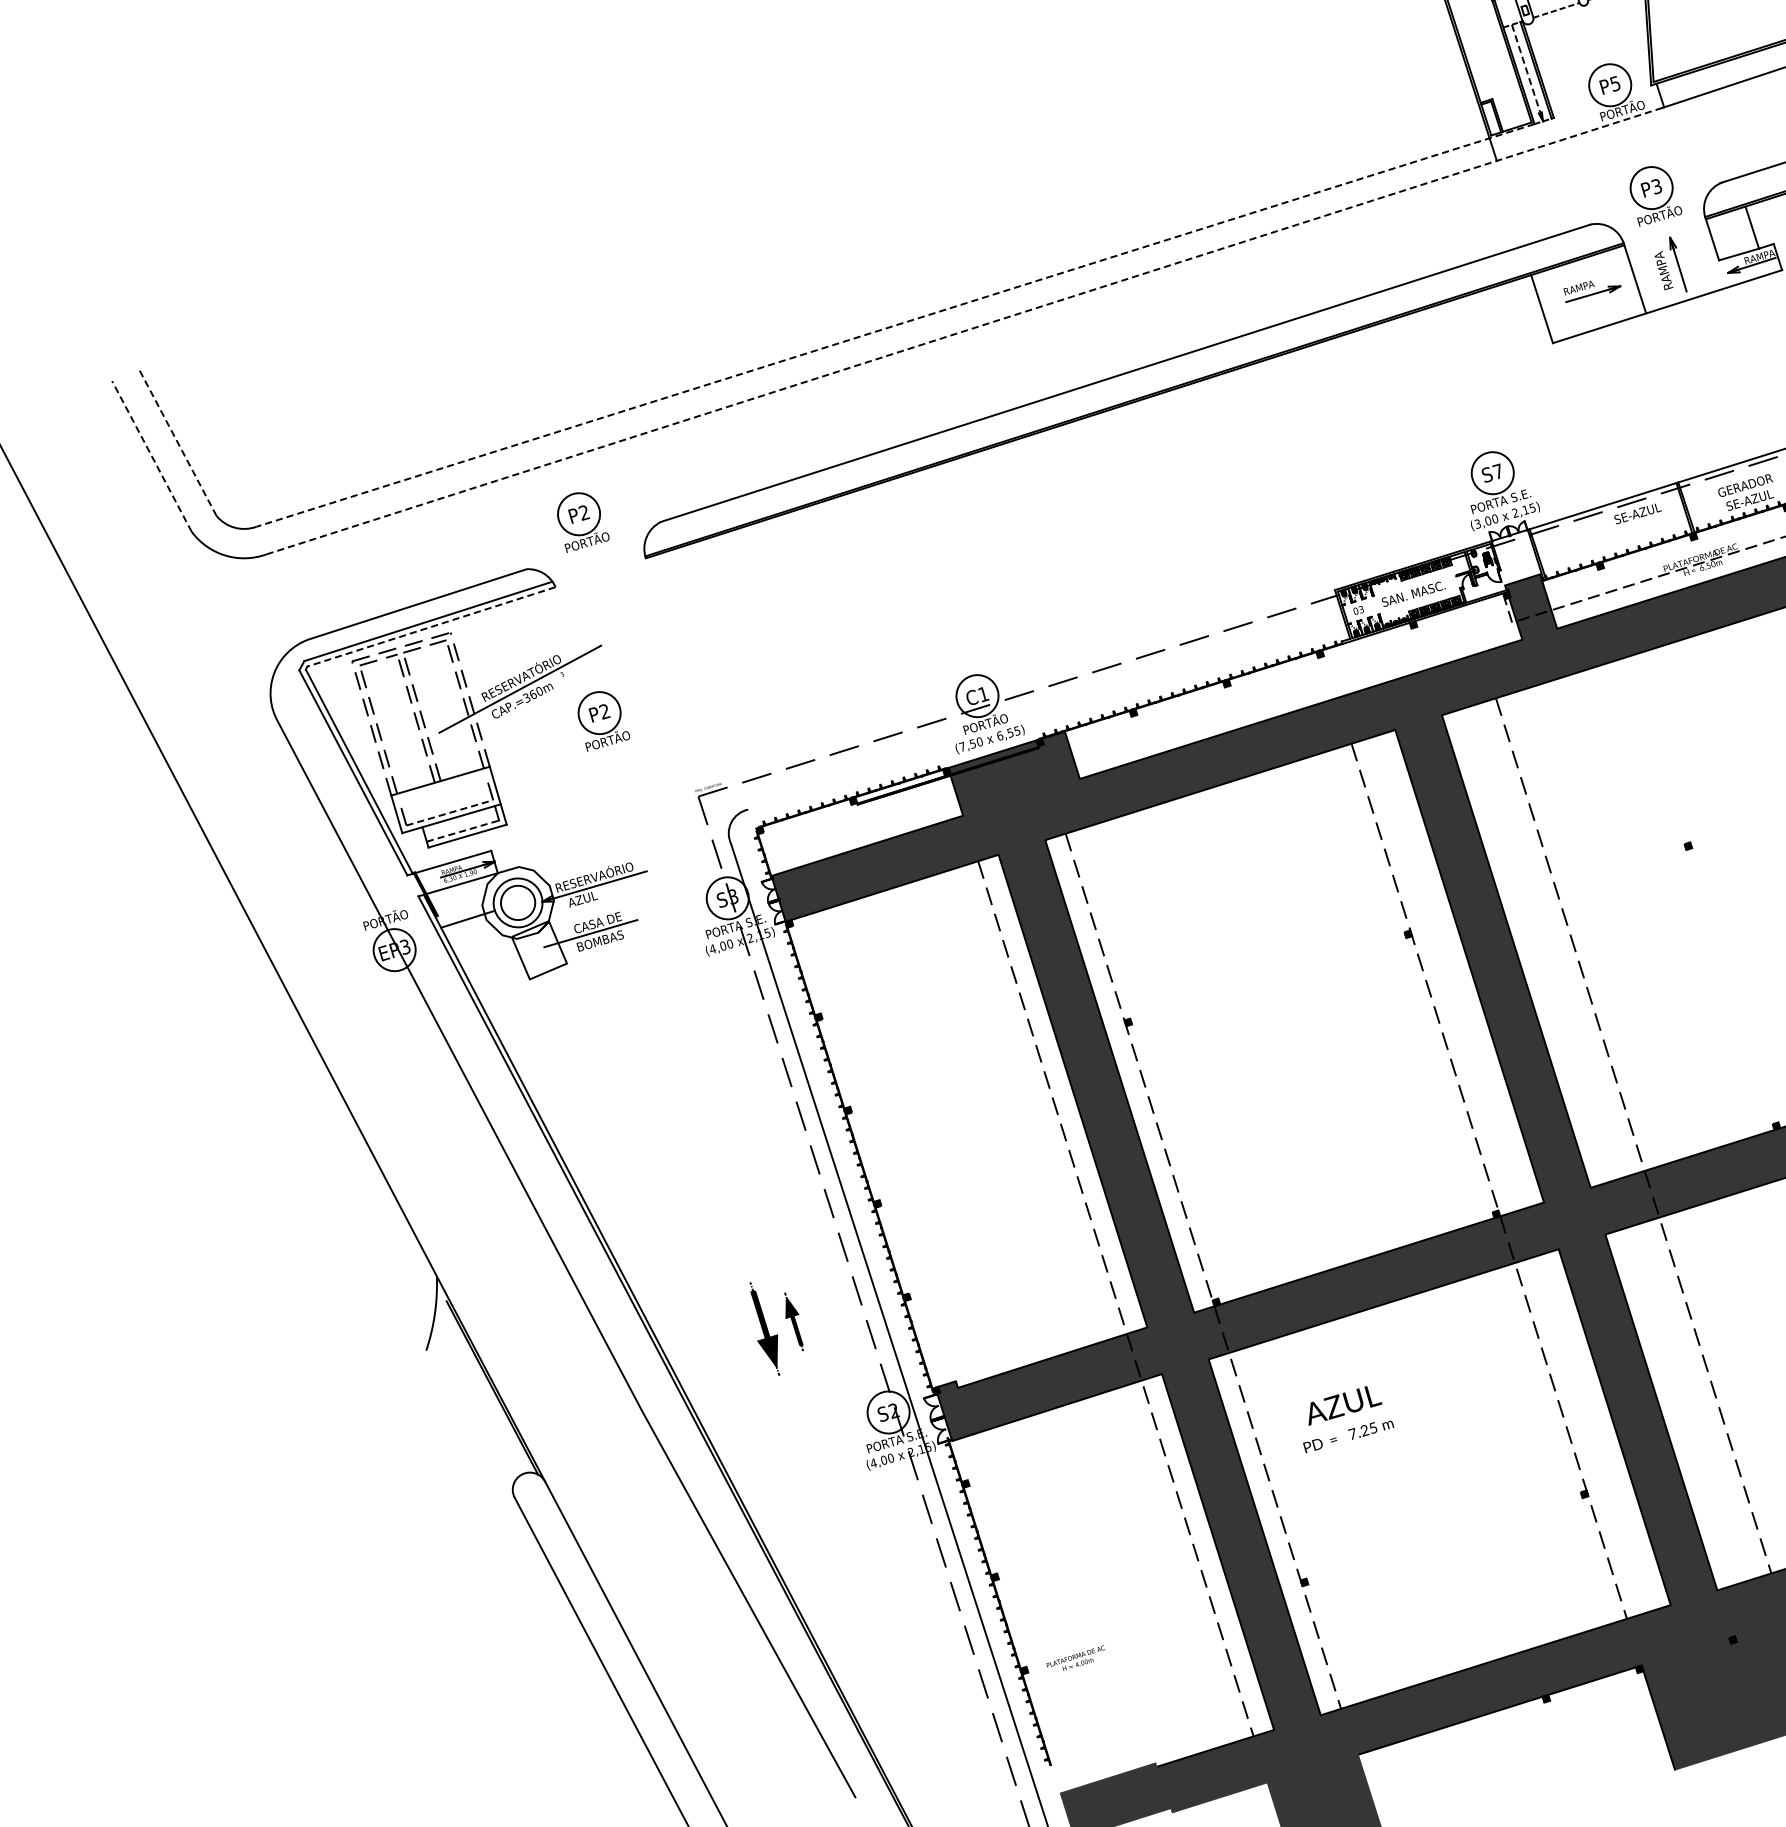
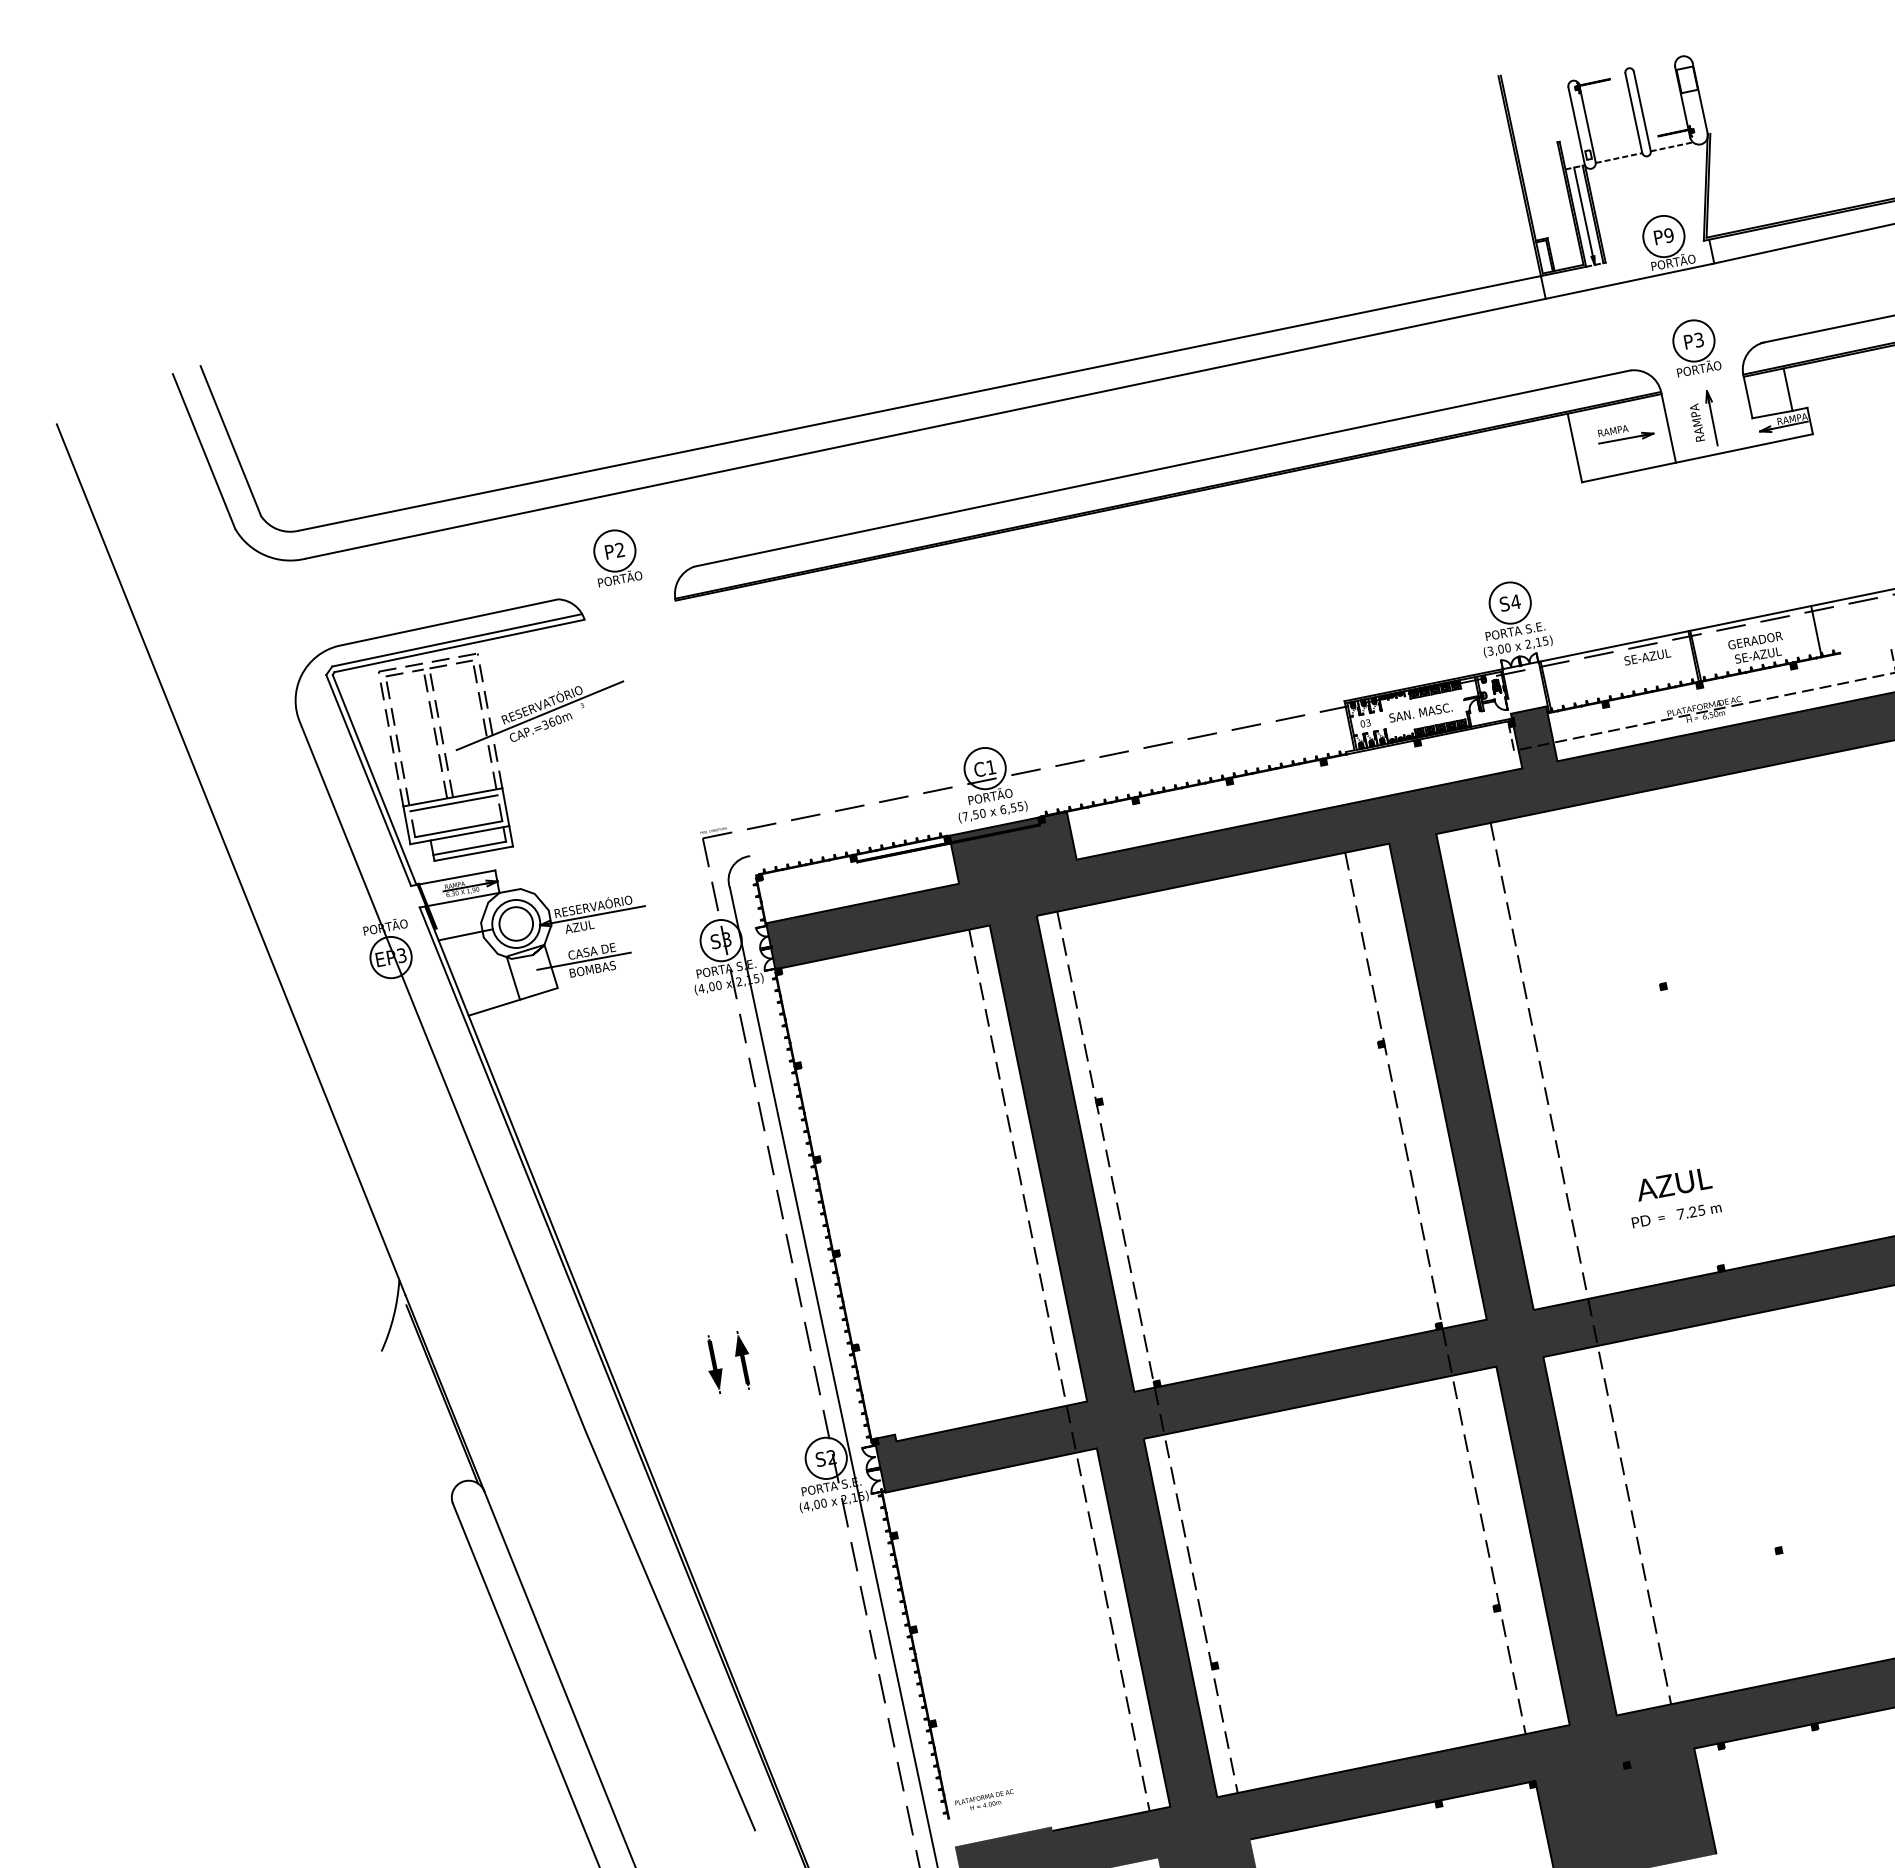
line: (1527, 73) -> (1584, 216), dashed -> solid
text: (1614, 83) -> (1668, 235), P5 -> P9
line: (895, 325) -> (942, 398), dashed -> solid
line: (964, 331) -> (1009, 411), dashed -> solid
line: (177, 443) -> (230, 441), dashed -> solid
line: (152, 456) -> (204, 451), dashed -> solid
text: (1497, 471) -> (1515, 601), S7 -> S4
line: (431, 626) -> (459, 645), dashed -> solid
part: (603, 720) -> (617, 754), removed
line: (441, 787) -> (453, 803), added
line: (450, 813) -> (459, 829), dashed -> solid
line: (462, 831) -> (469, 848), dashed -> solid
line: (504, 989) -> (494, 1007), added
part: (765, 1329) -> (714, 1364), size x0.62
text: (1346, 1418) -> (1676, 1198), moved
text: (1076, 1658) -> (984, 1799), moved

